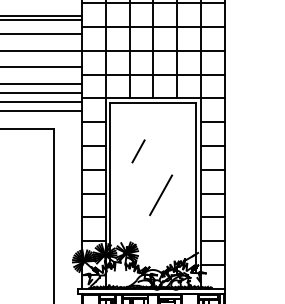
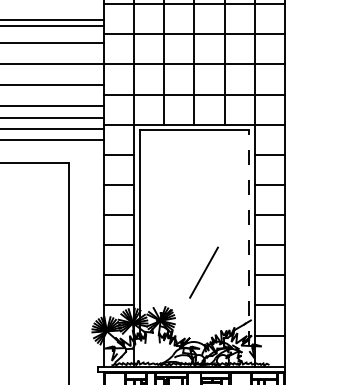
line: (138, 151) -> (175, 191), removed
line: (196, 187) -> (248, 237), solid -> dashed
line: (161, 195) -> (204, 272), moved

